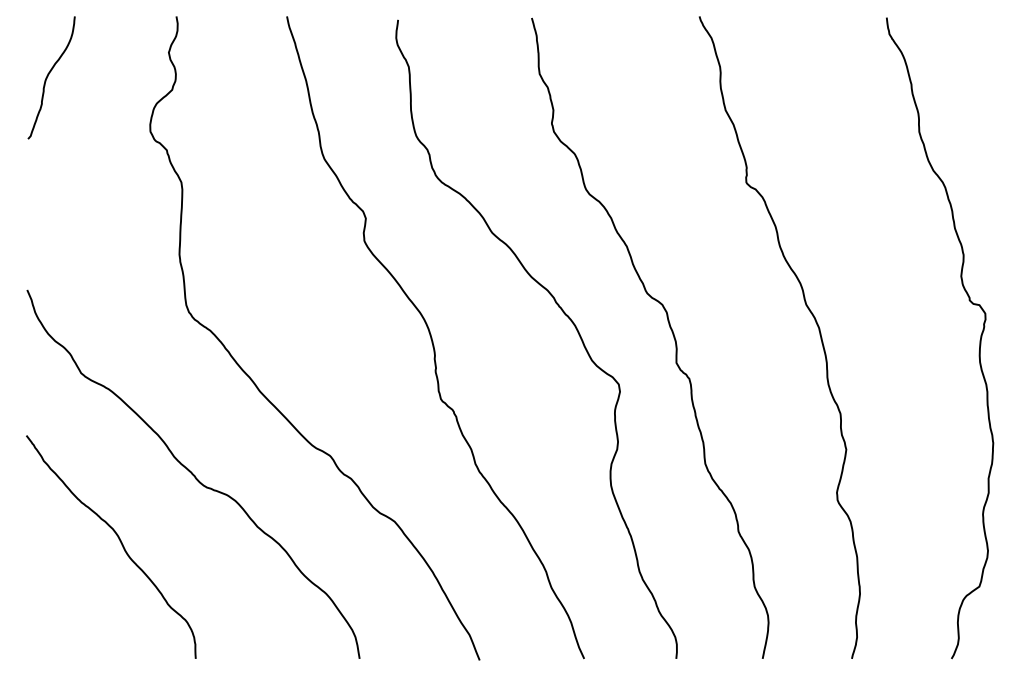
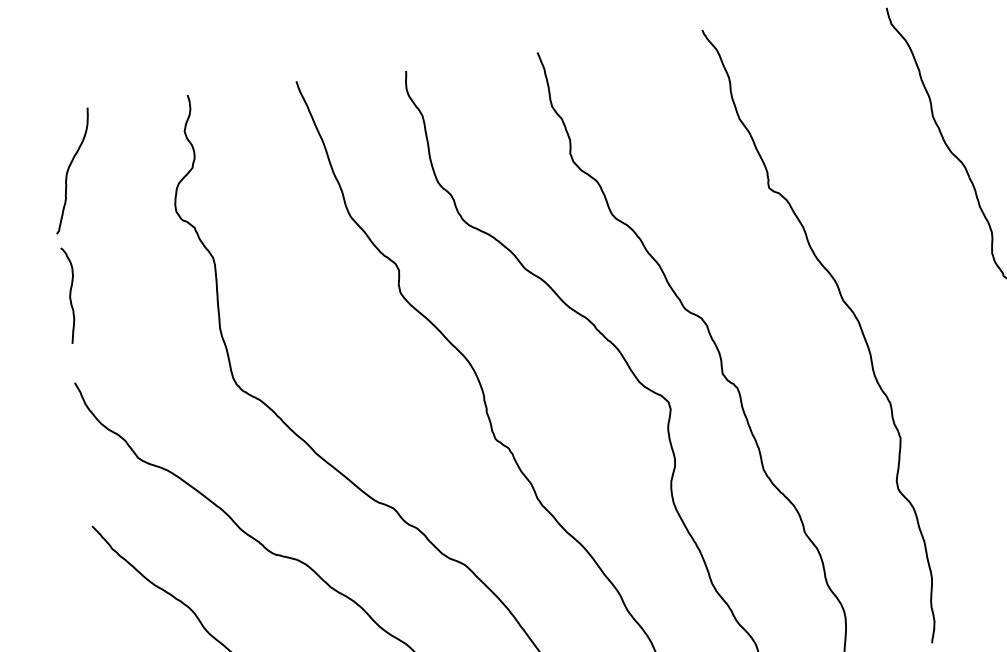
curve: (34, 201) -> (70, 294), added

